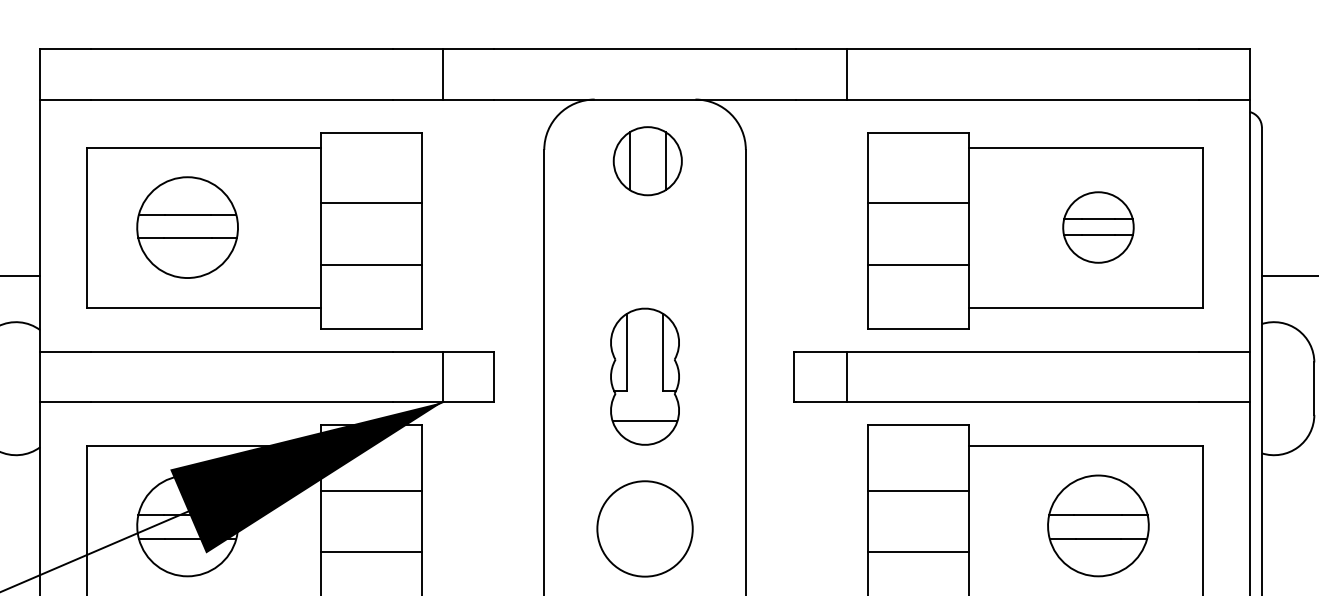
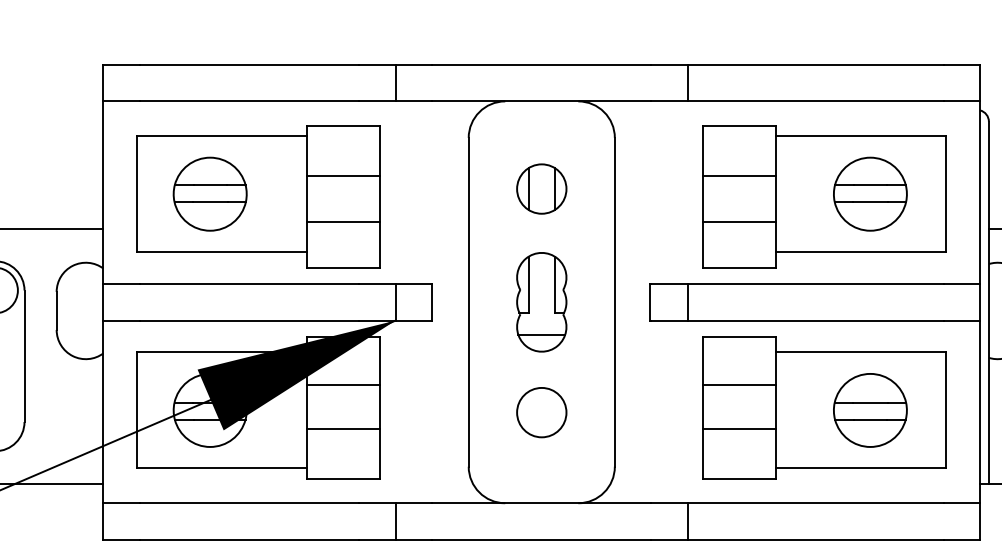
part: (647, 160) -> (541, 188), moved
part: (1098, 226) -> (870, 193), size x1.43
circle: (644, 528) -> (541, 412), size x0.71

